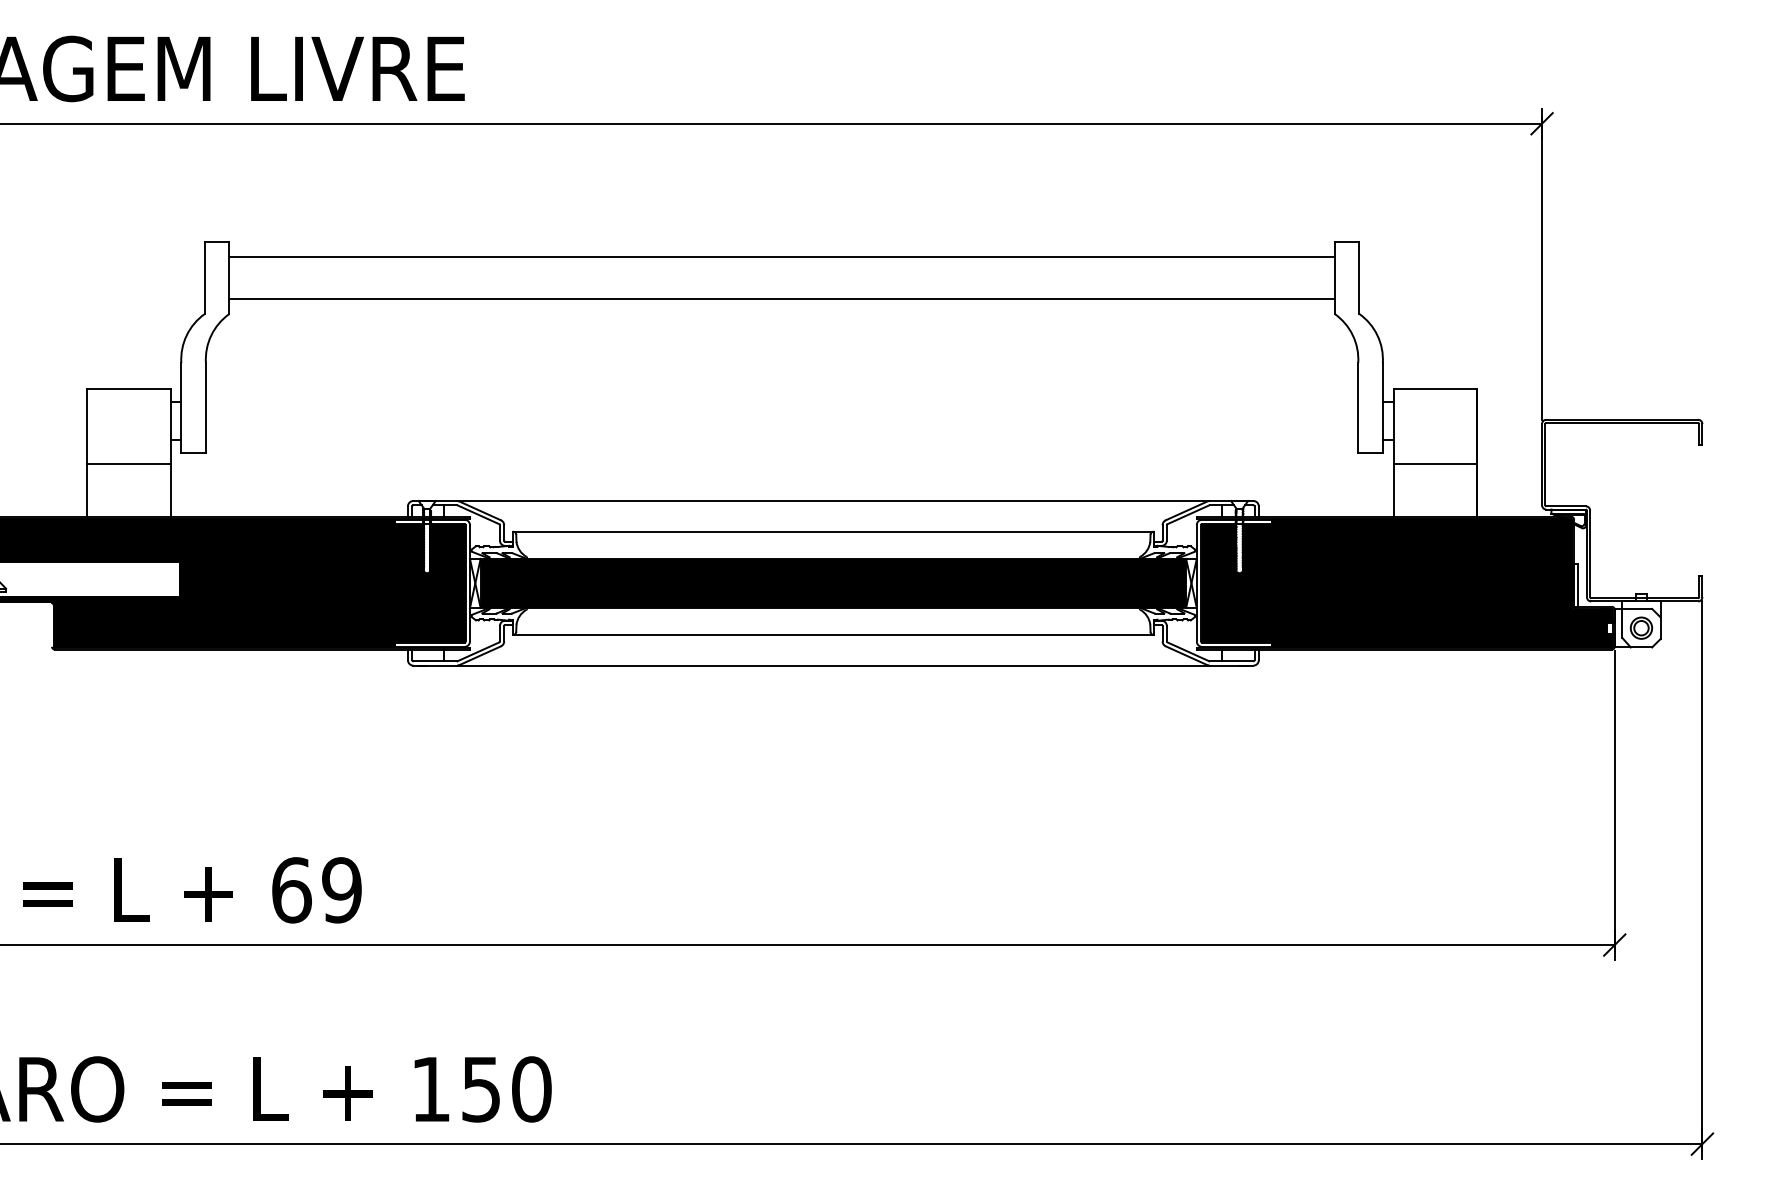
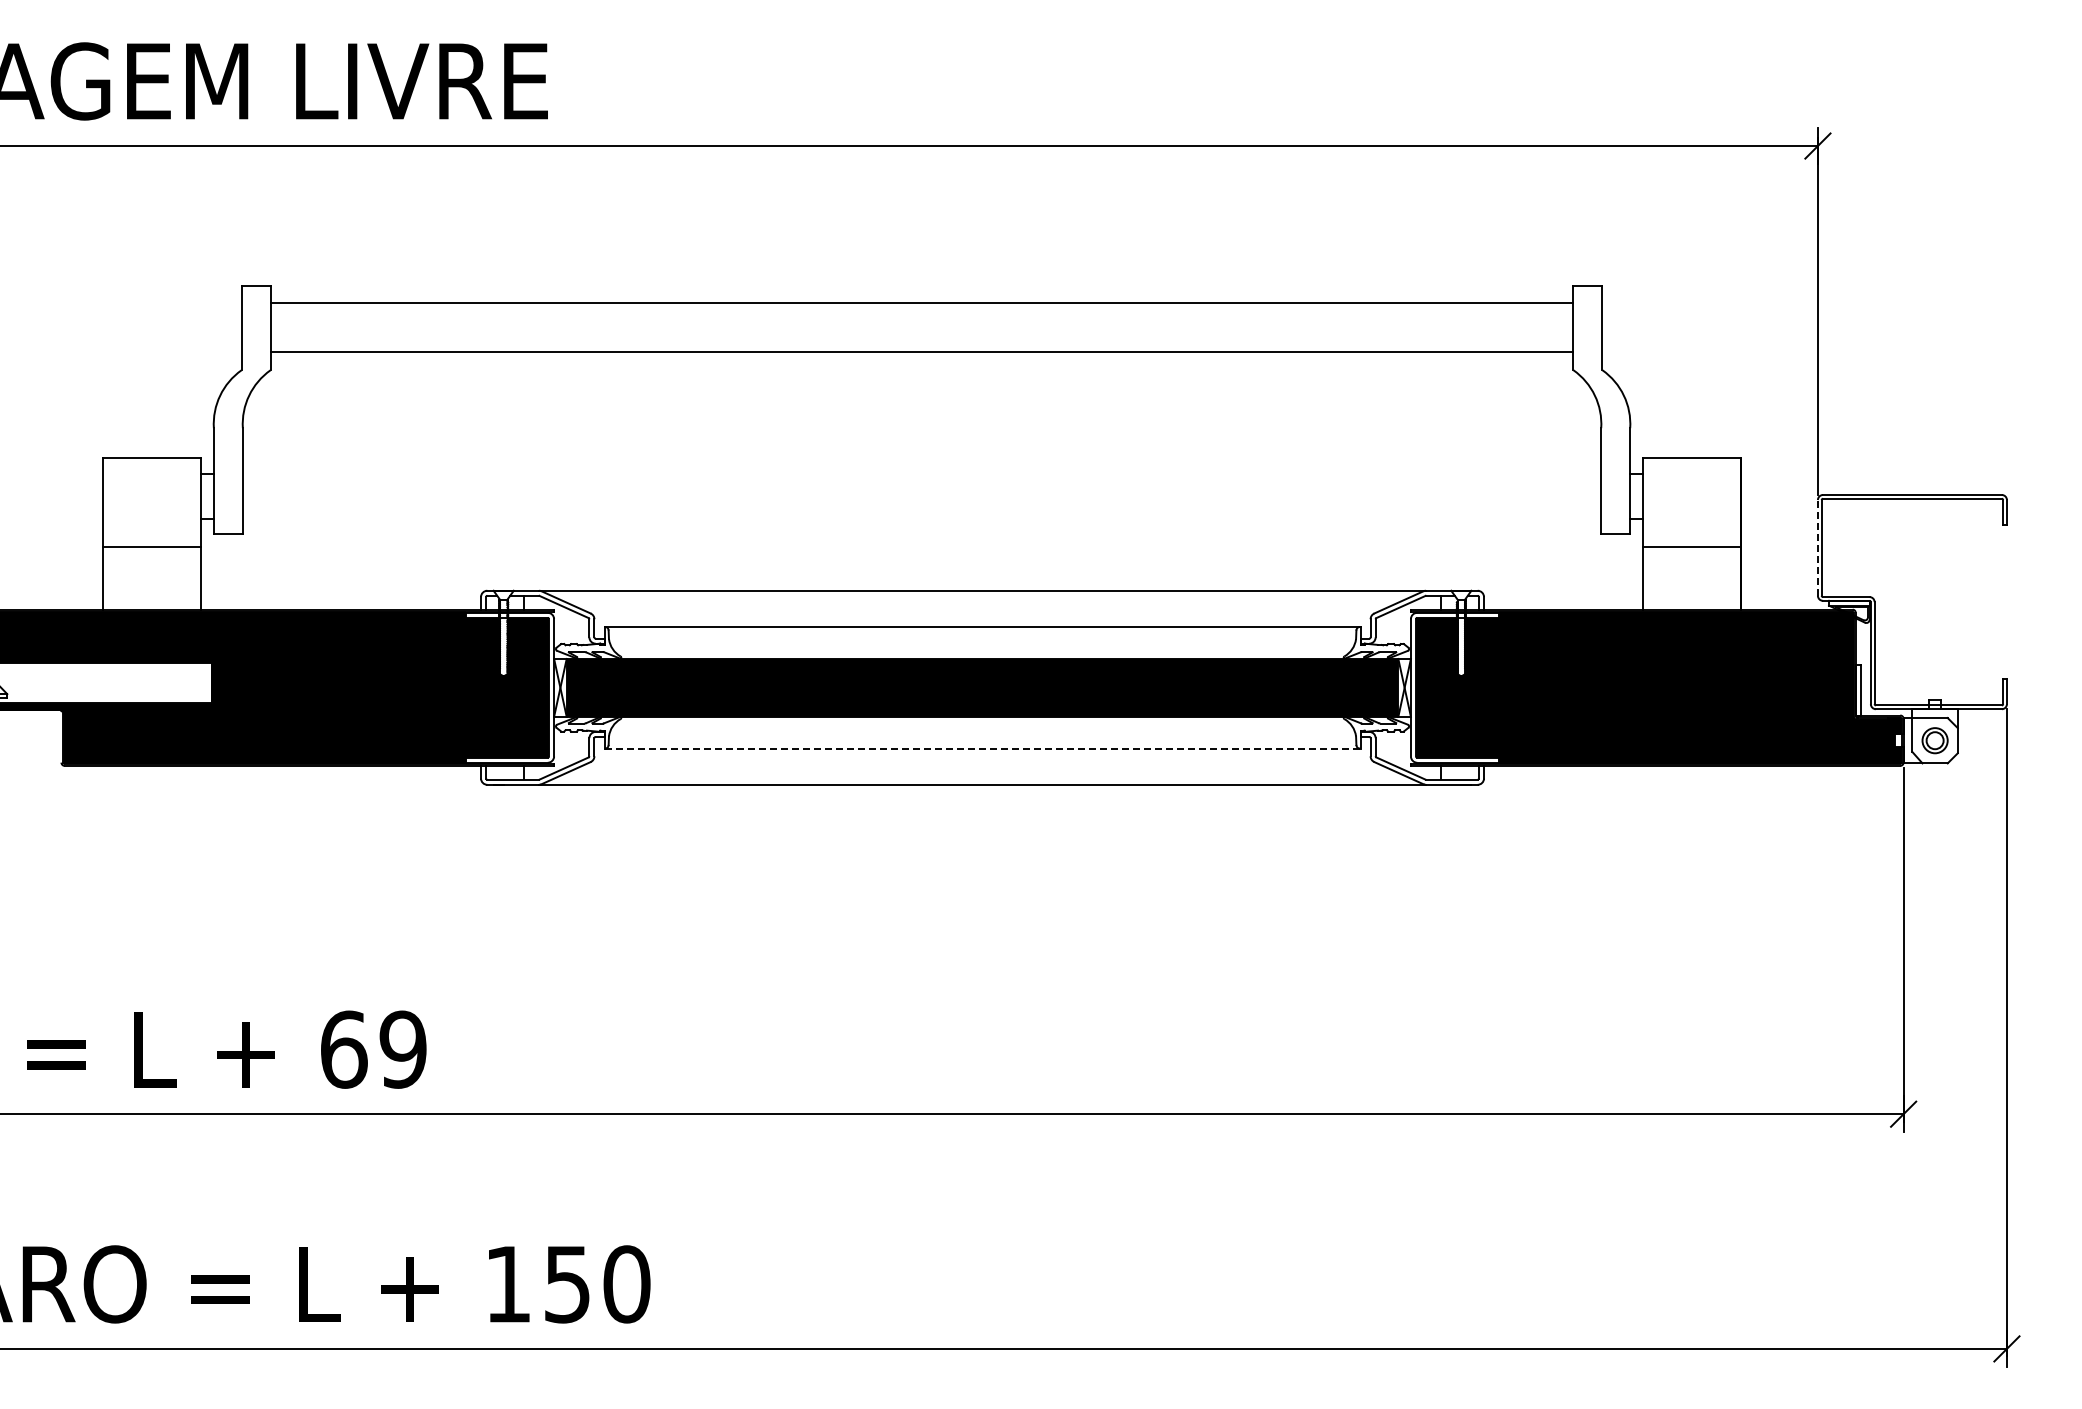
line: (1541, 464) -> (1817, 547), solid -> dashed
line: (834, 634) -> (983, 748), solid -> dashed

